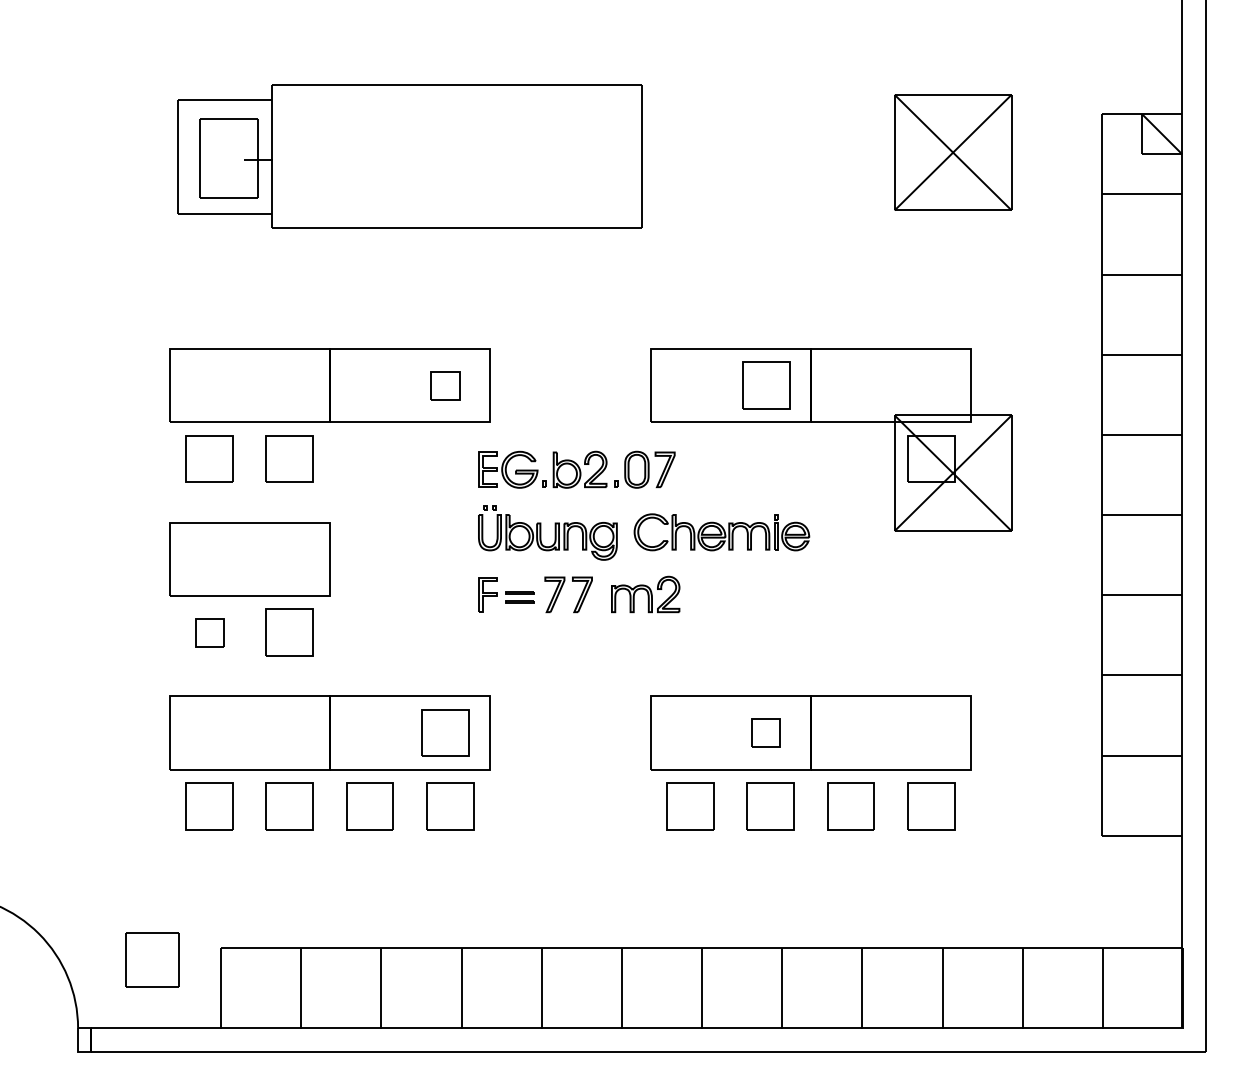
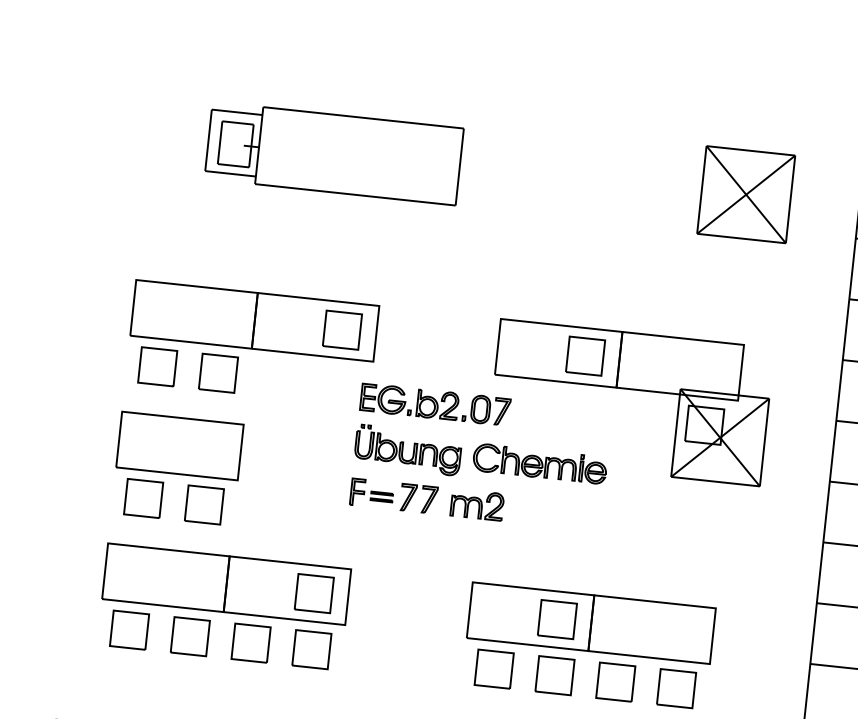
part: (409, 156) -> (333, 153), size x0.71
part: (445, 385) -> (342, 330), size x1.67
part: (209, 632) -> (143, 498), size x1.67
part: (766, 732) -> (557, 619), size x1.67

